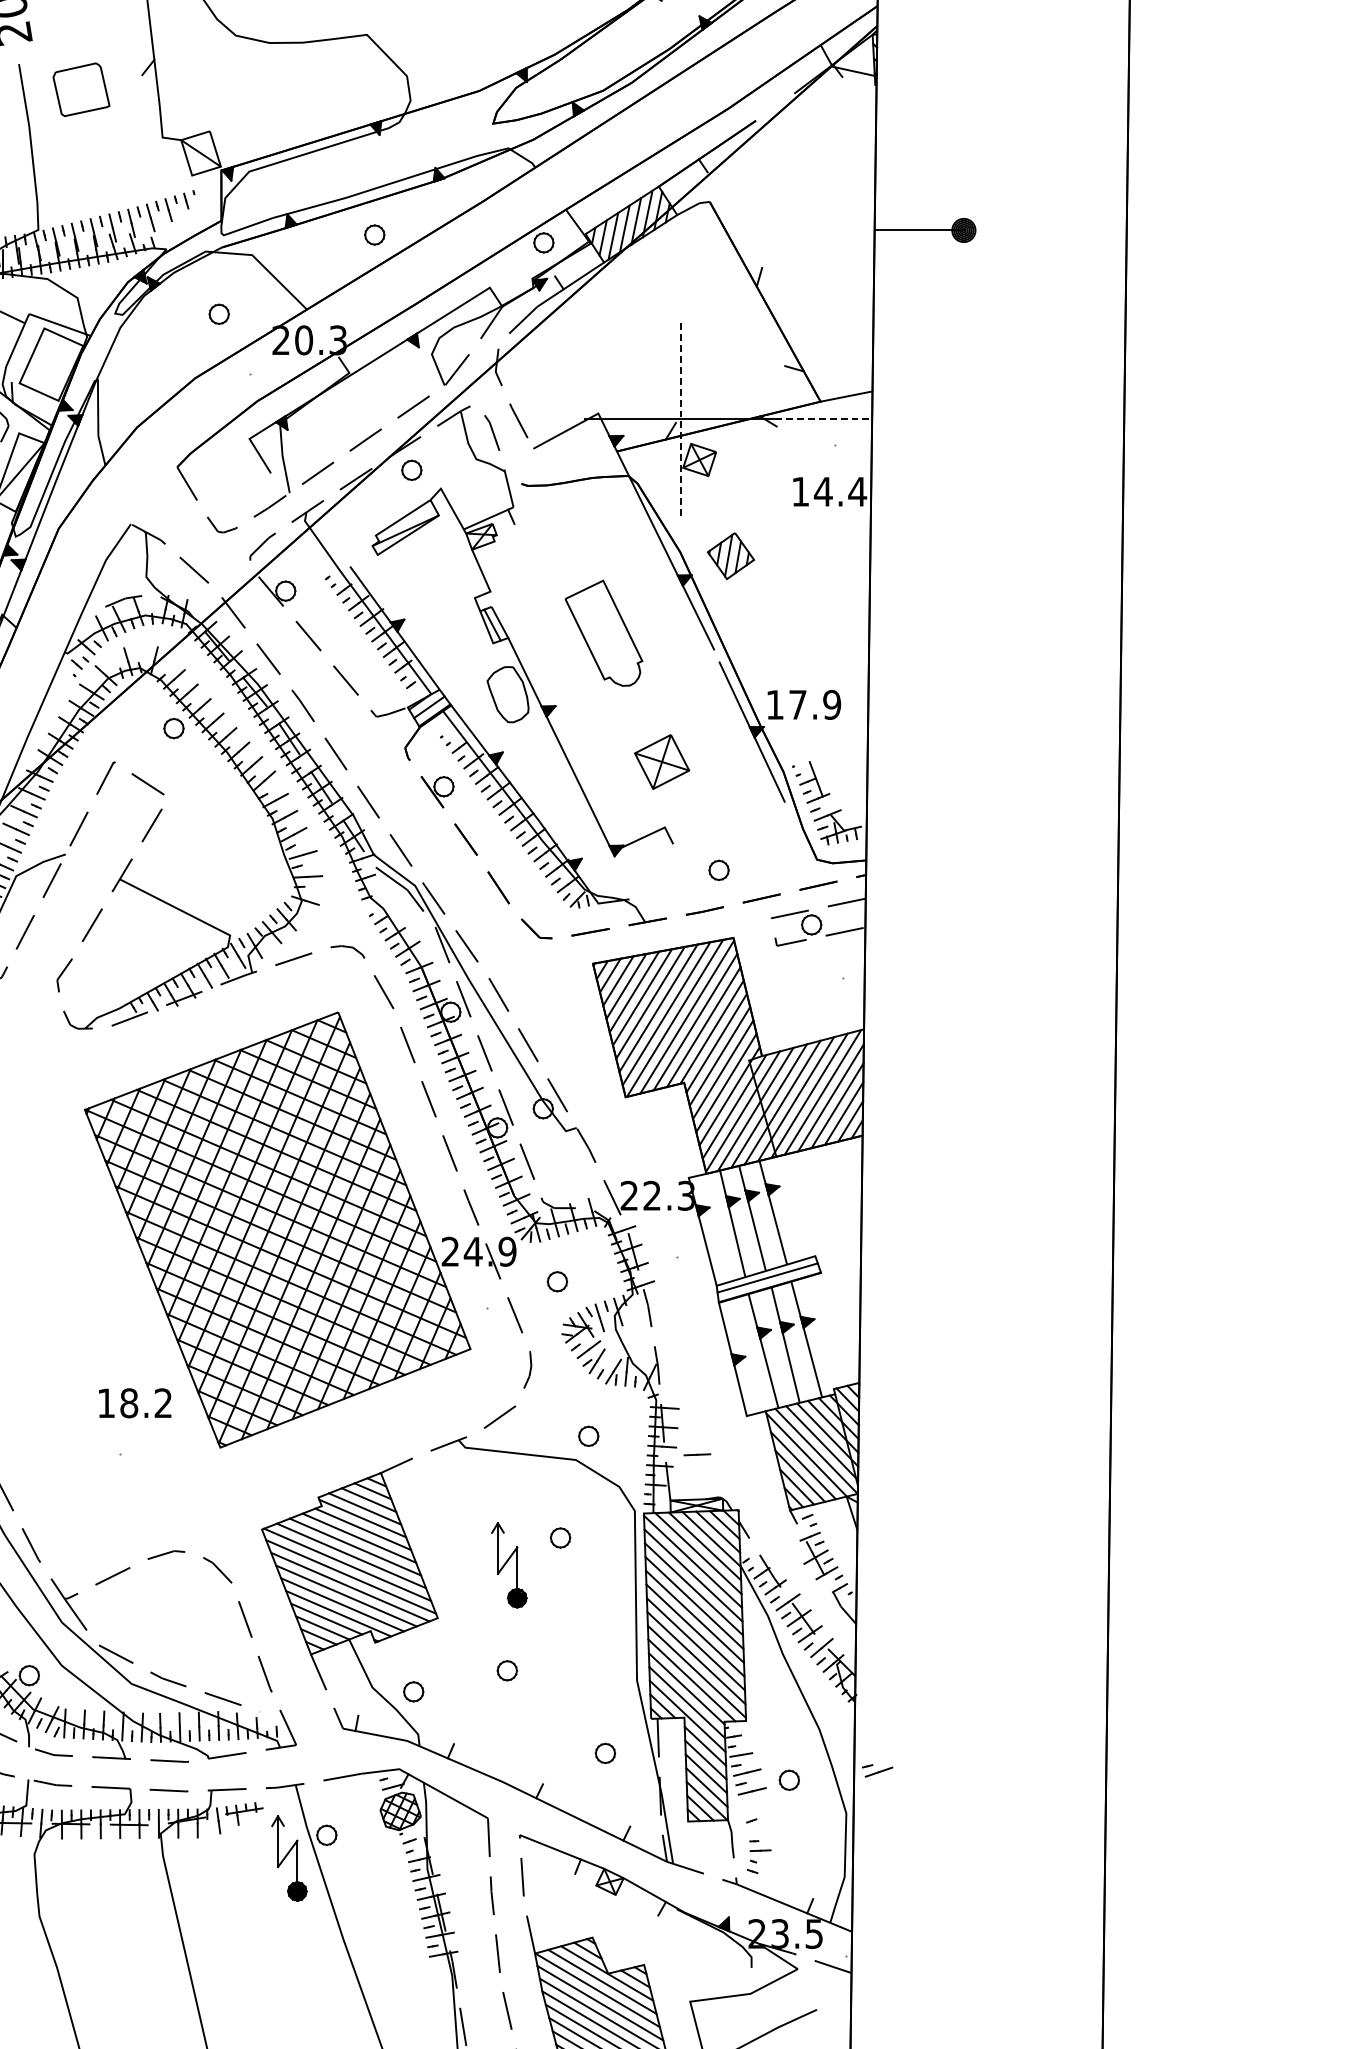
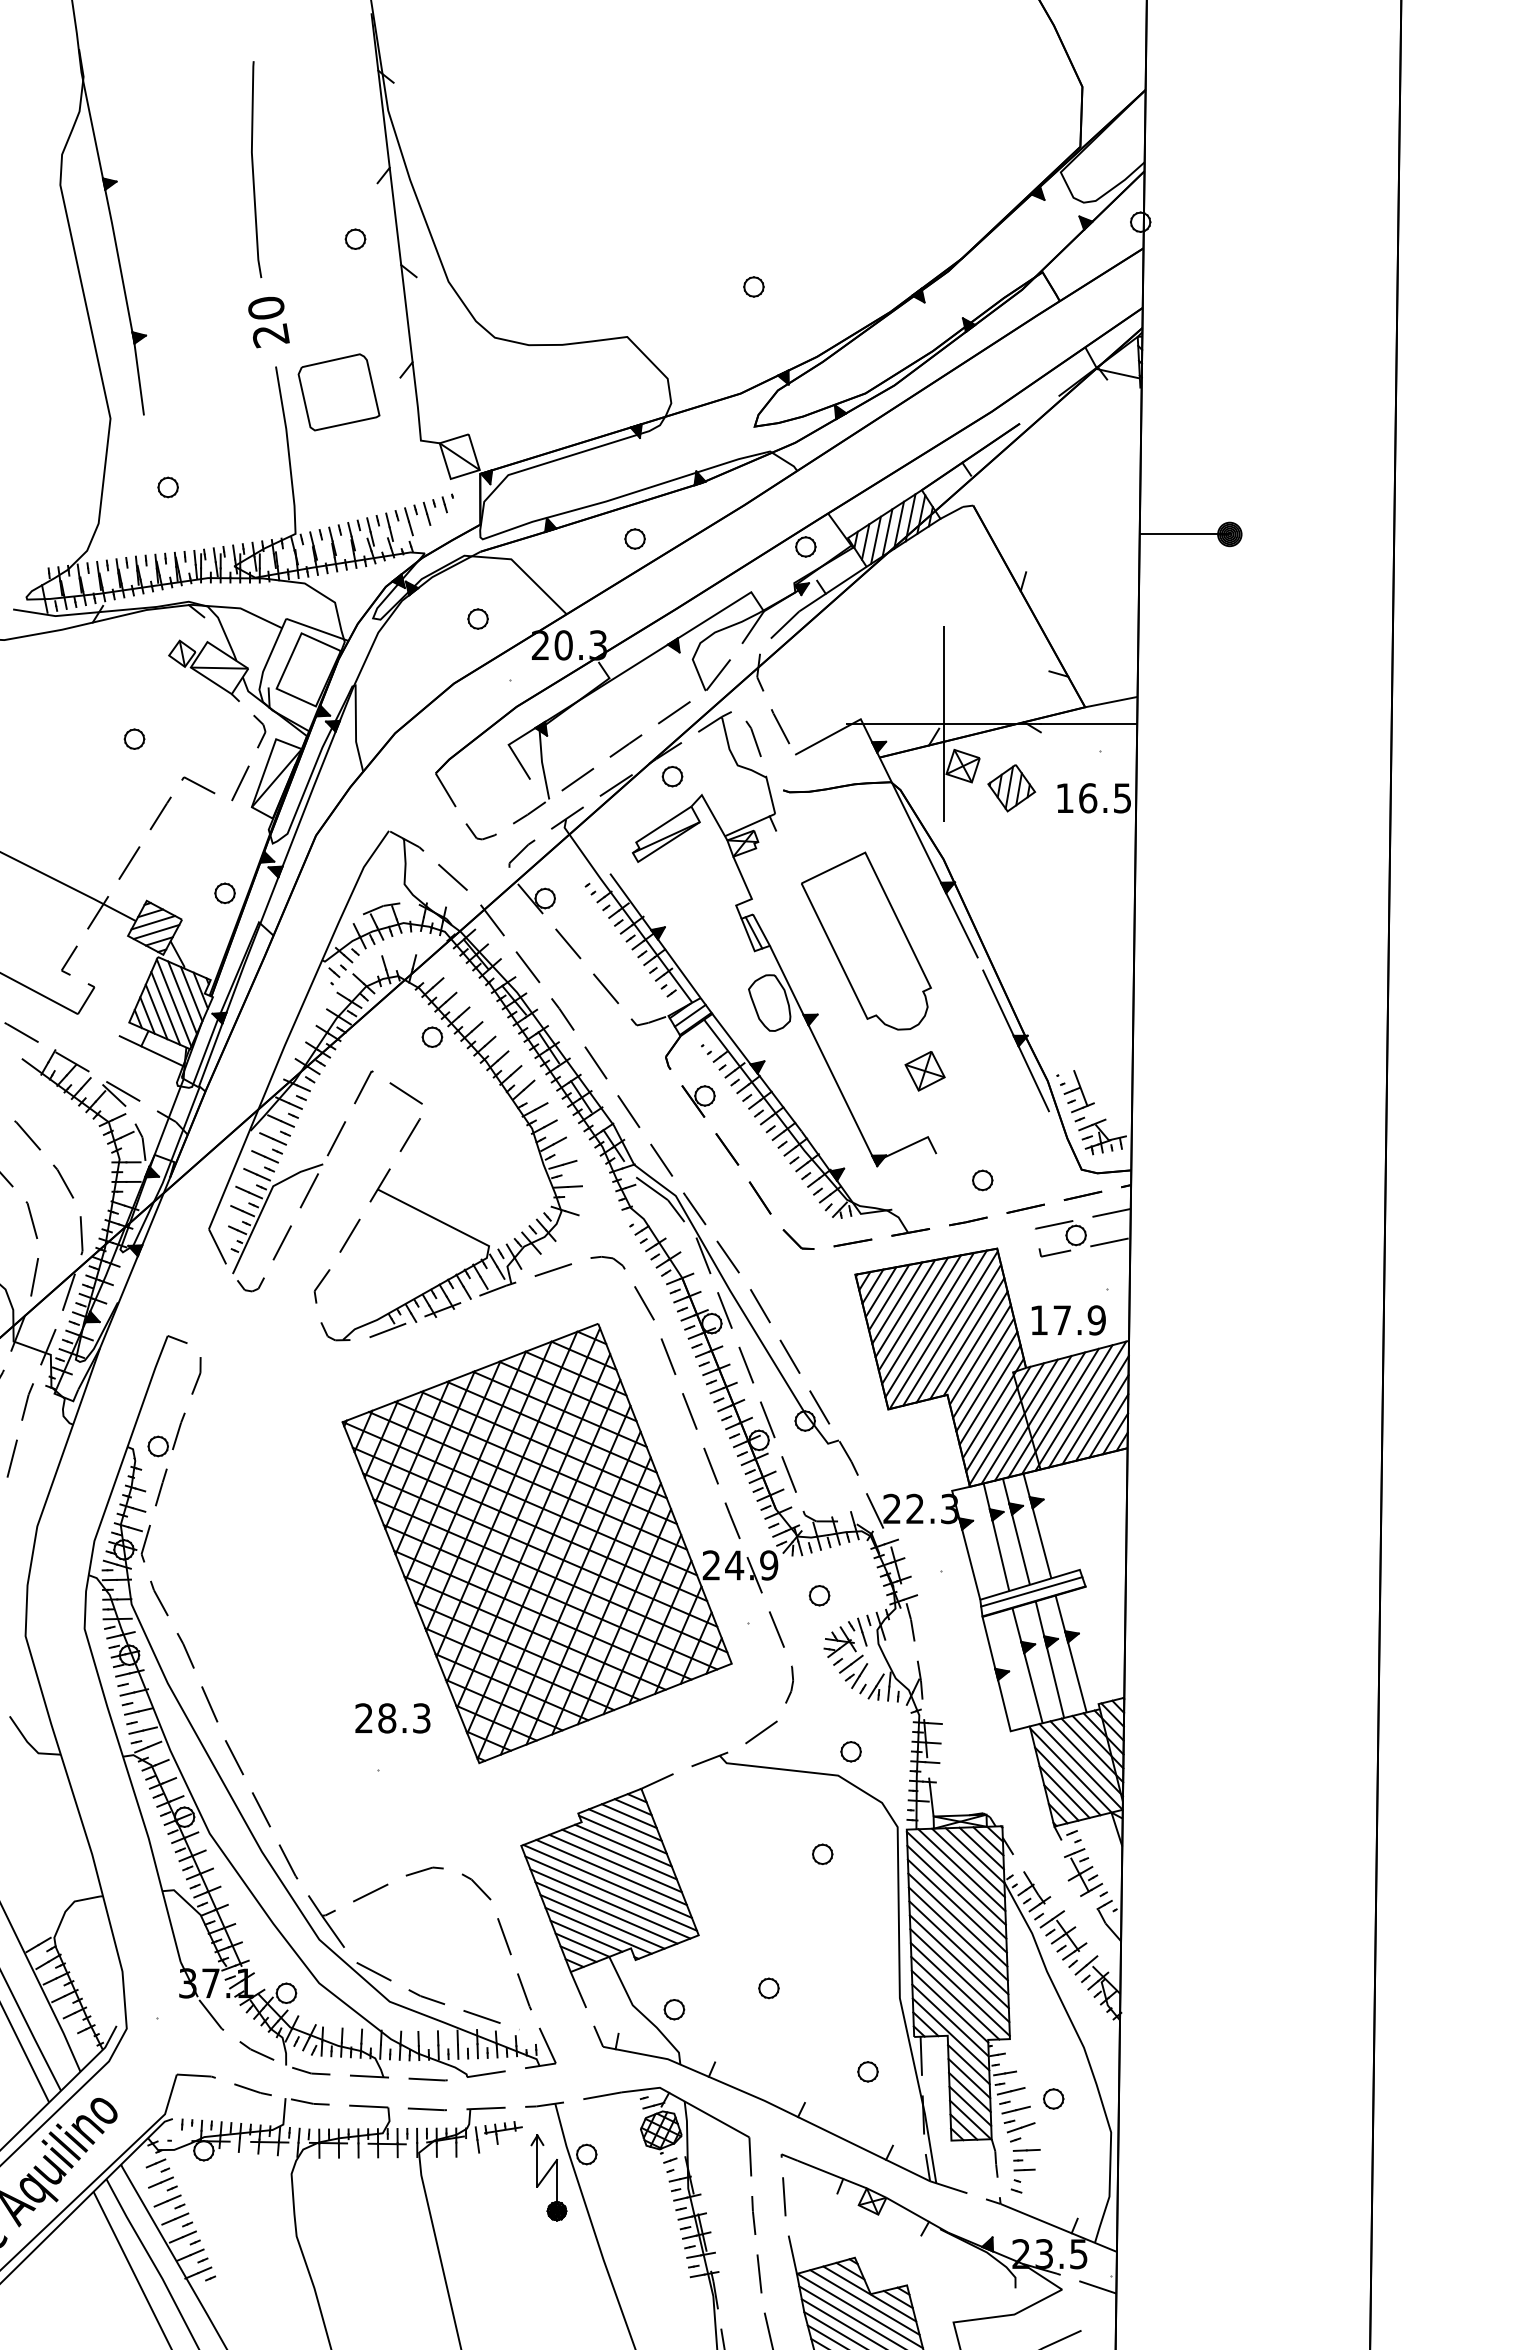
part: (80, 89) -> (338, 392), size x1.43
line: (680, 418) -> (943, 724), dashed -> solid
line: (823, 418) -> (1088, 724), dashed -> solid
text: (840, 492) -> (1105, 798), 14.4 -> 16.5
part: (730, 556) -> (1011, 788), moved
part: (603, 632) -> (866, 940), size x1.67
text: (804, 705) -> (1068, 1320), moved
part: (661, 762) -> (924, 1071), size x0.71
text: (134, 1403) -> (392, 1718), 18.2 -> 28.3
line: (697, 1454) -> (1026, 2150), moved
part: (508, 1564) -> (770, 1881), removed
part: (877, 1770) -> (1019, 2126), moved

